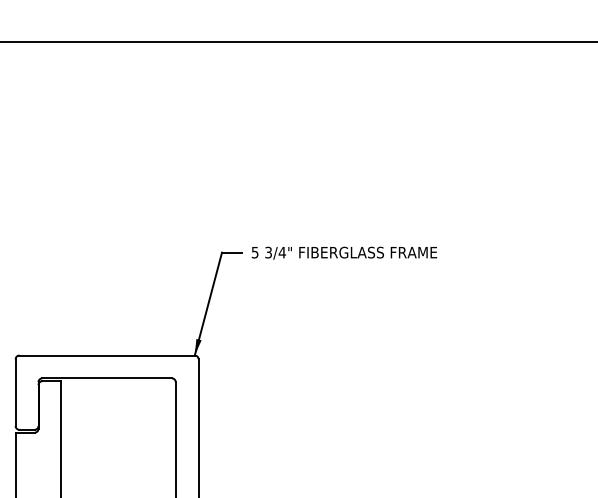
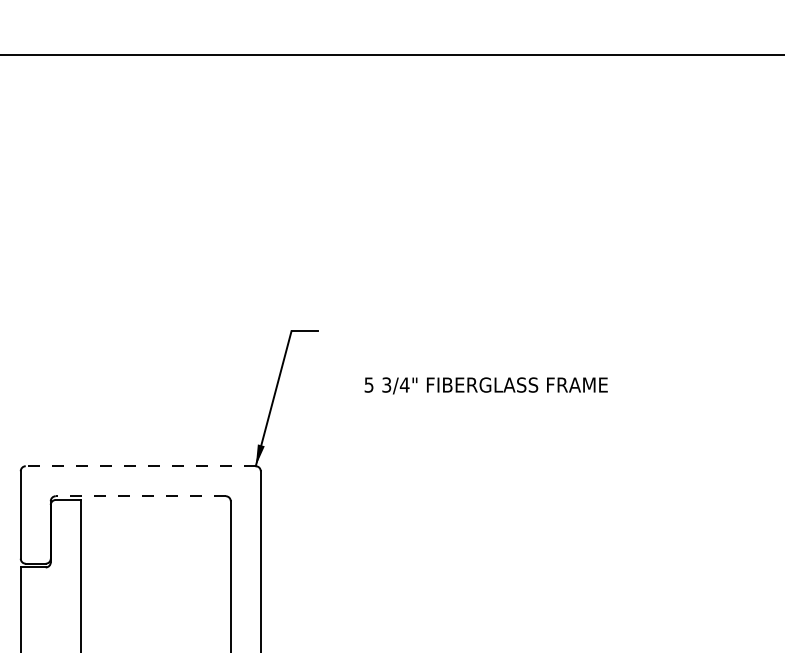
text: (344, 252) -> (486, 384), moved
line: (107, 355) -> (141, 466), solid -> dashed
line: (107, 378) -> (141, 496), solid -> dashed

